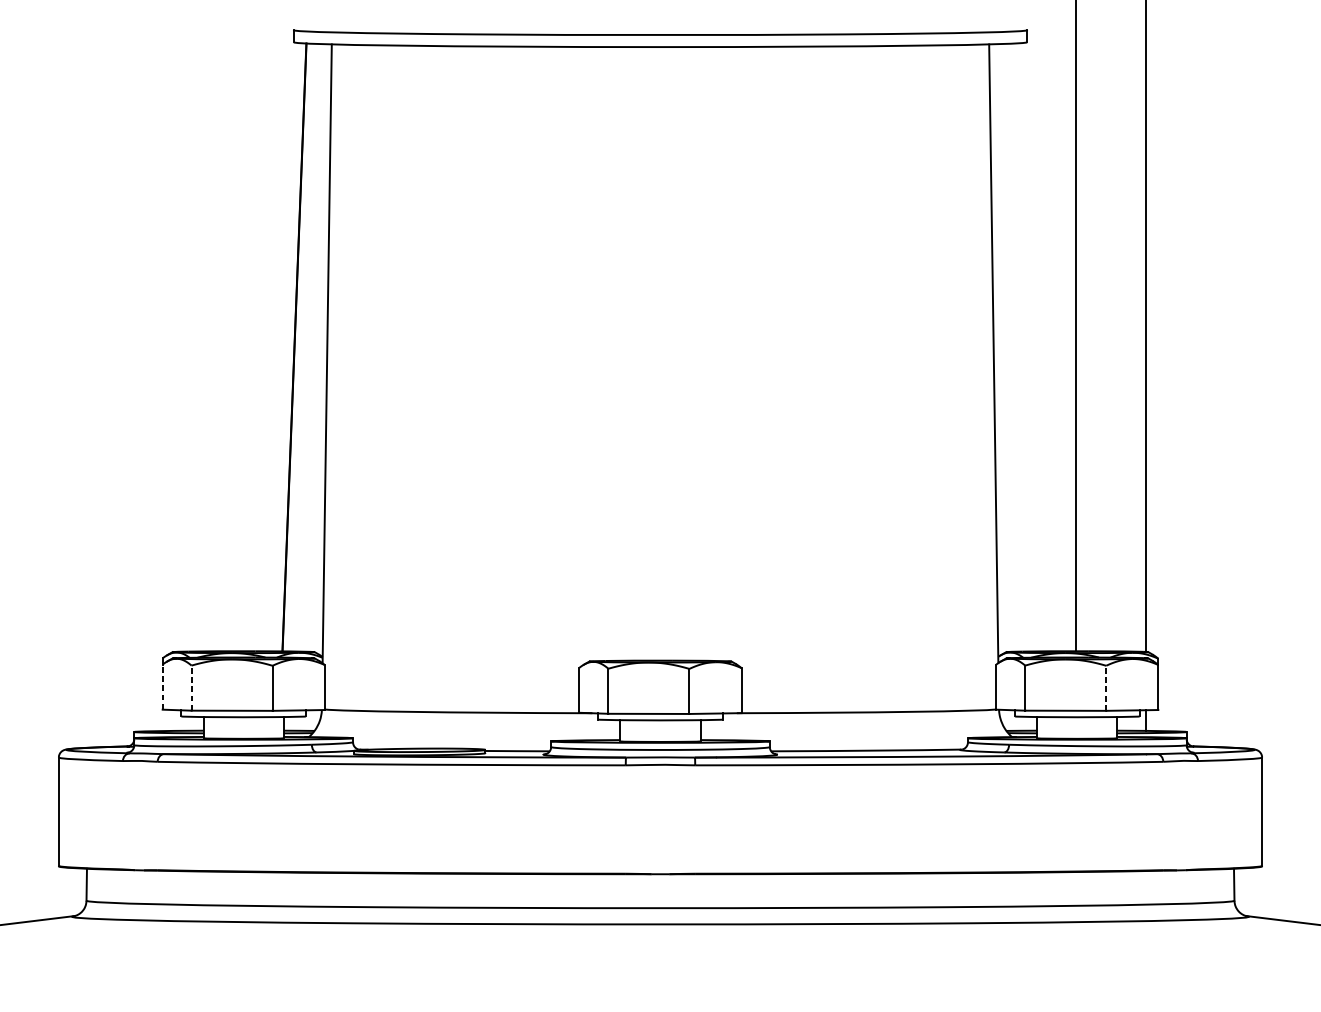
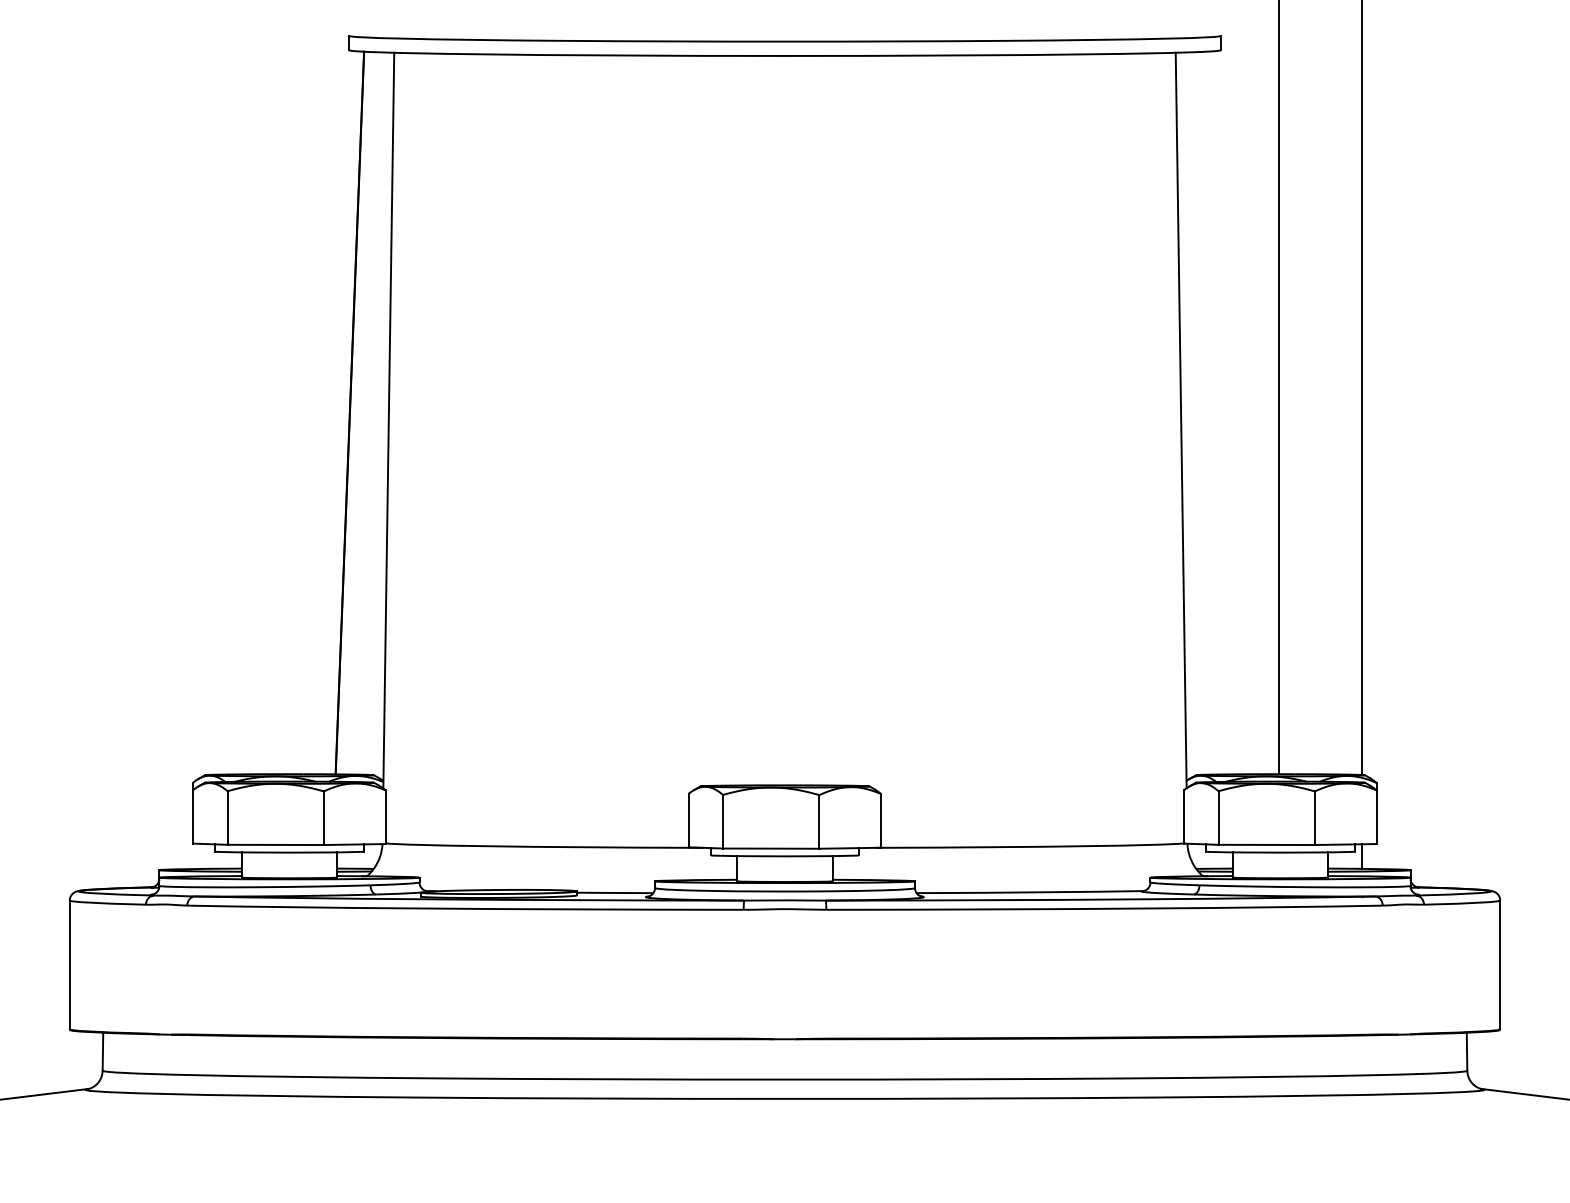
line: (162, 686) -> (193, 816), dashed -> solid
line: (191, 688) -> (227, 818), dashed -> solid
line: (1105, 688) -> (1314, 818), dashed -> solid

